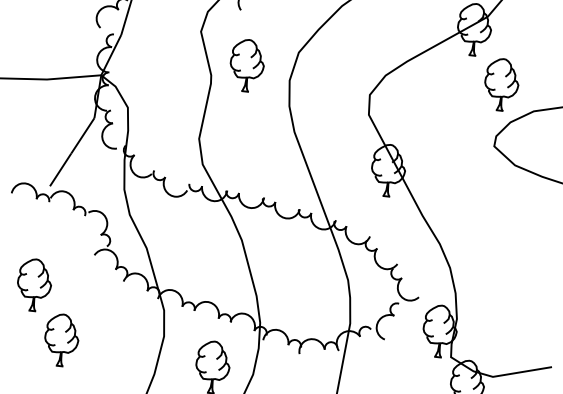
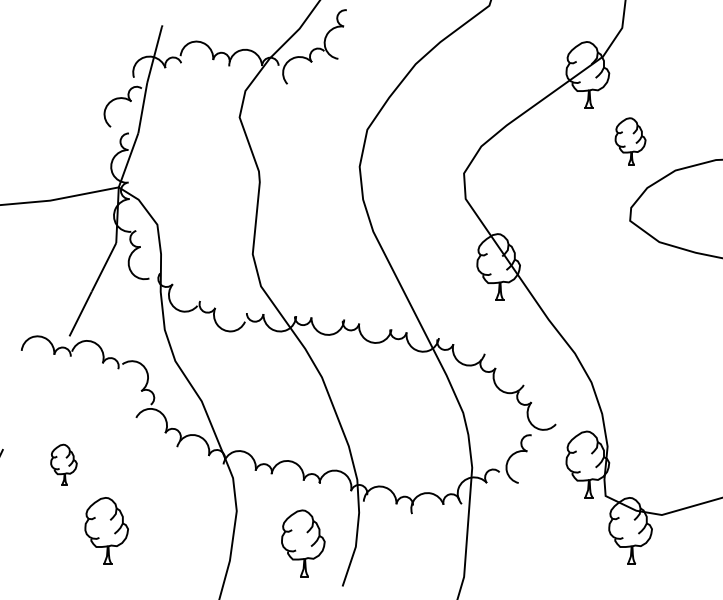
part: (247, 65) -> (303, 153), removed
part: (501, 84) -> (630, 141), size x0.7
part: (34, 284) -> (63, 464), size x0.6

